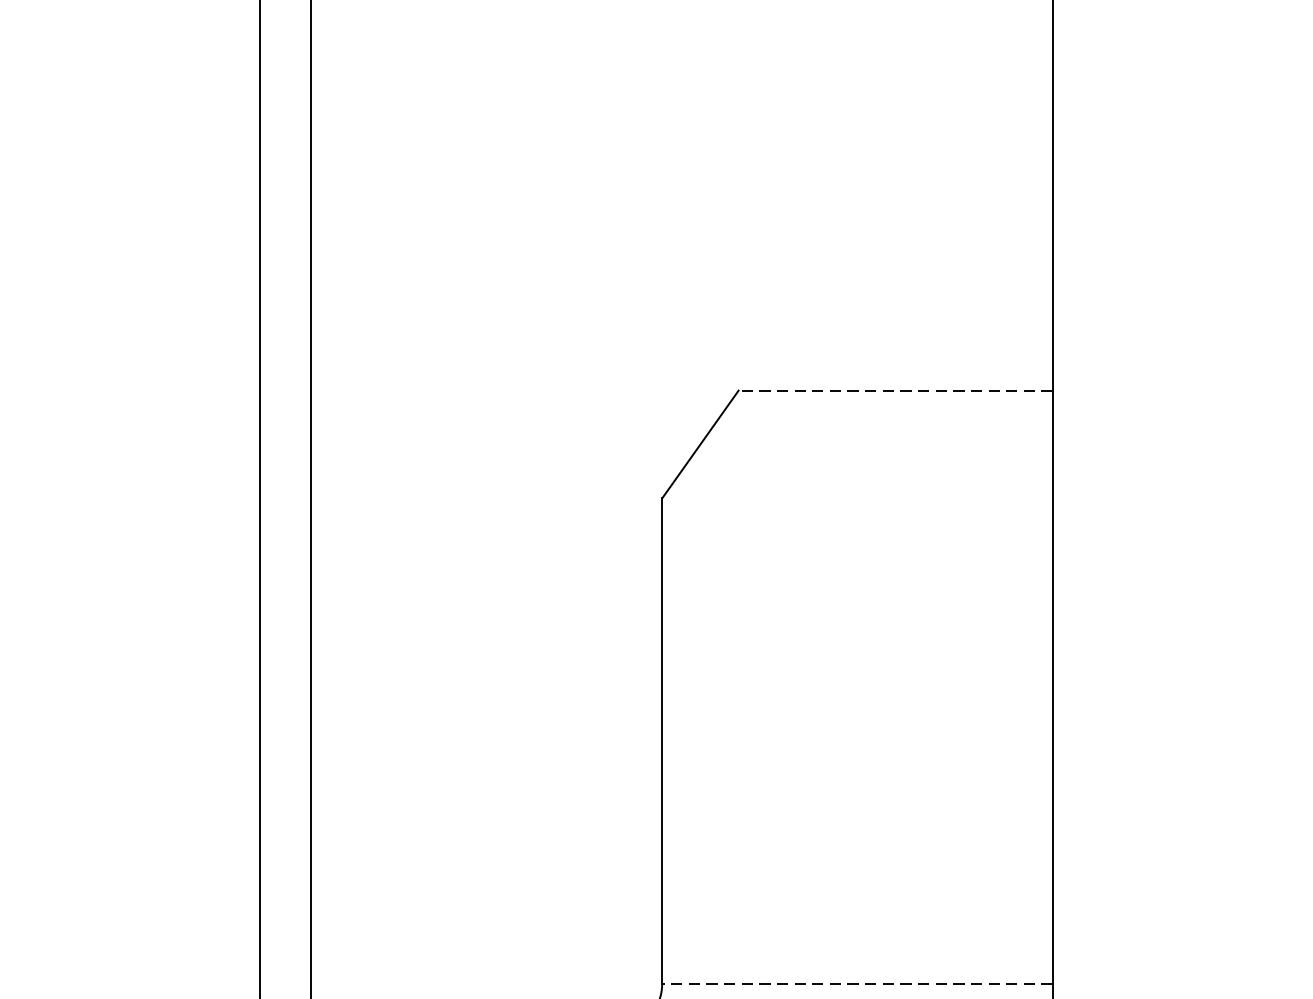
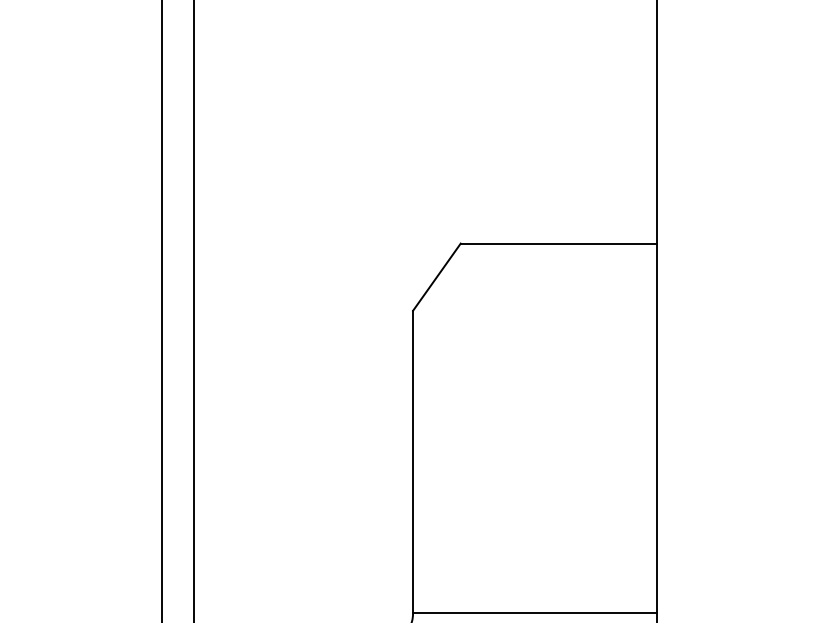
line: (895, 390) -> (558, 243), dashed -> solid
line: (856, 983) -> (534, 613), dashed -> solid

